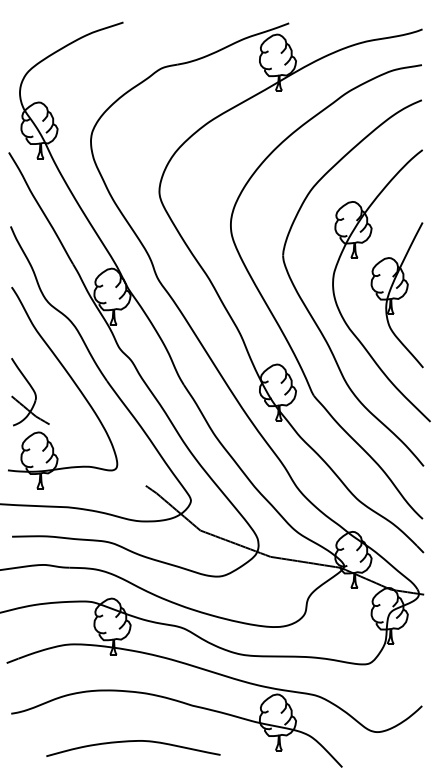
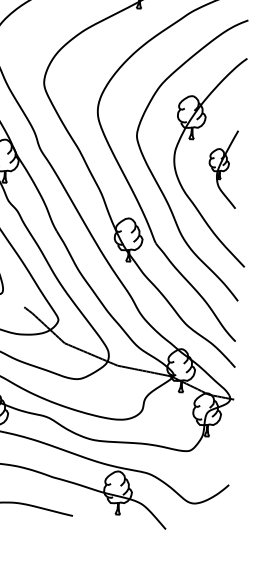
part: (396, 295) -> (222, 169), size x0.7

